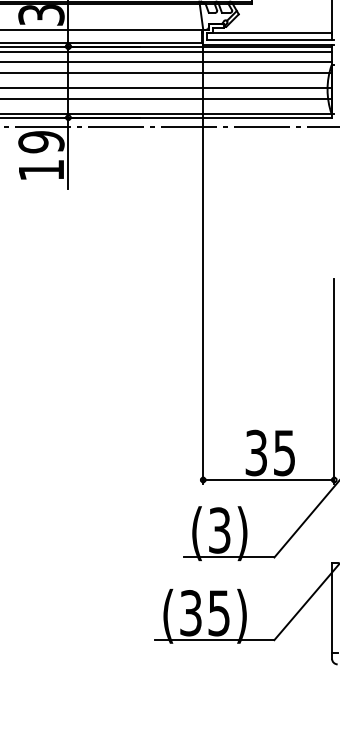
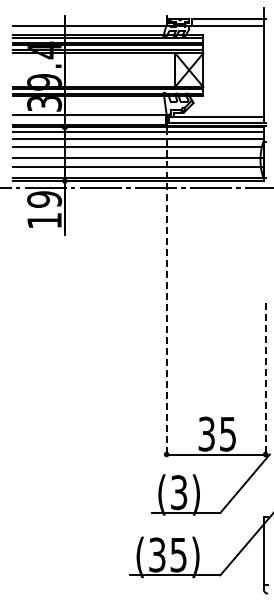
line: (203, 265) -> (166, 292), solid -> dashed
line: (334, 381) -> (265, 380), solid -> dashed

